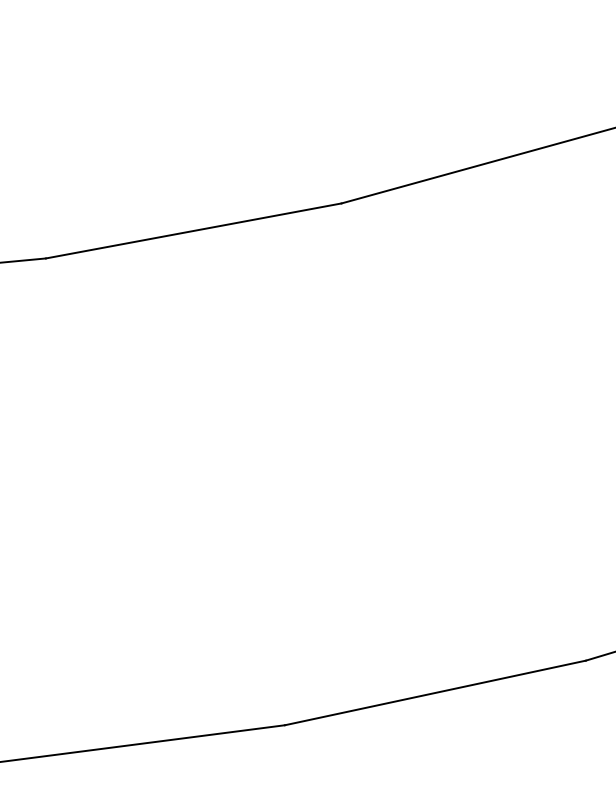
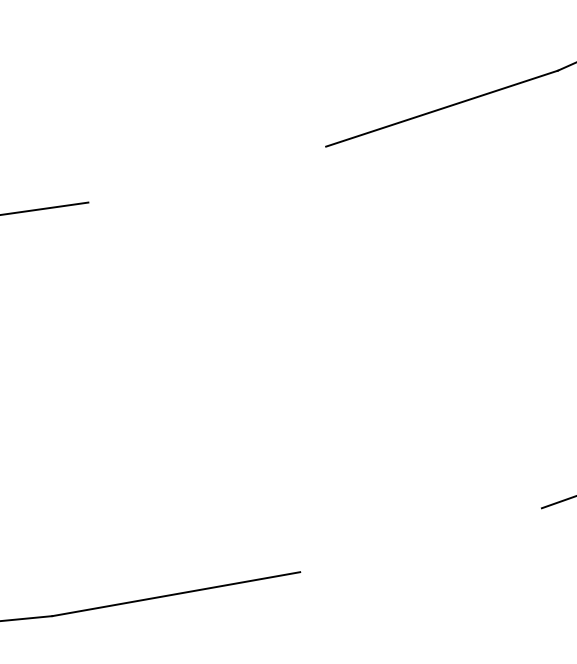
line: (194, 230) -> (207, 174), removed
line: (434, 693) -> (420, 540), removed

